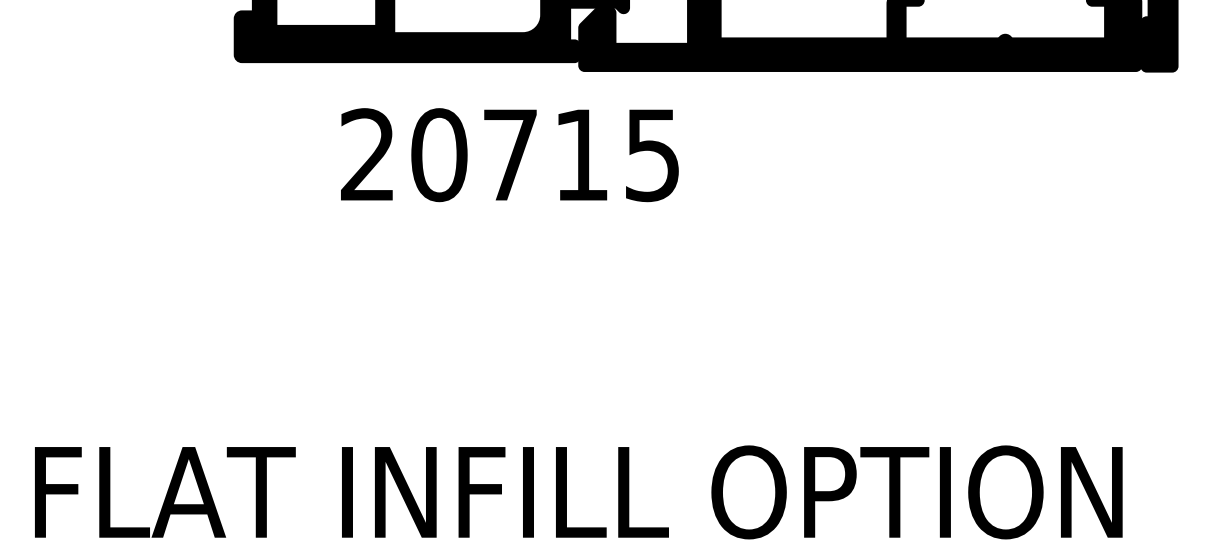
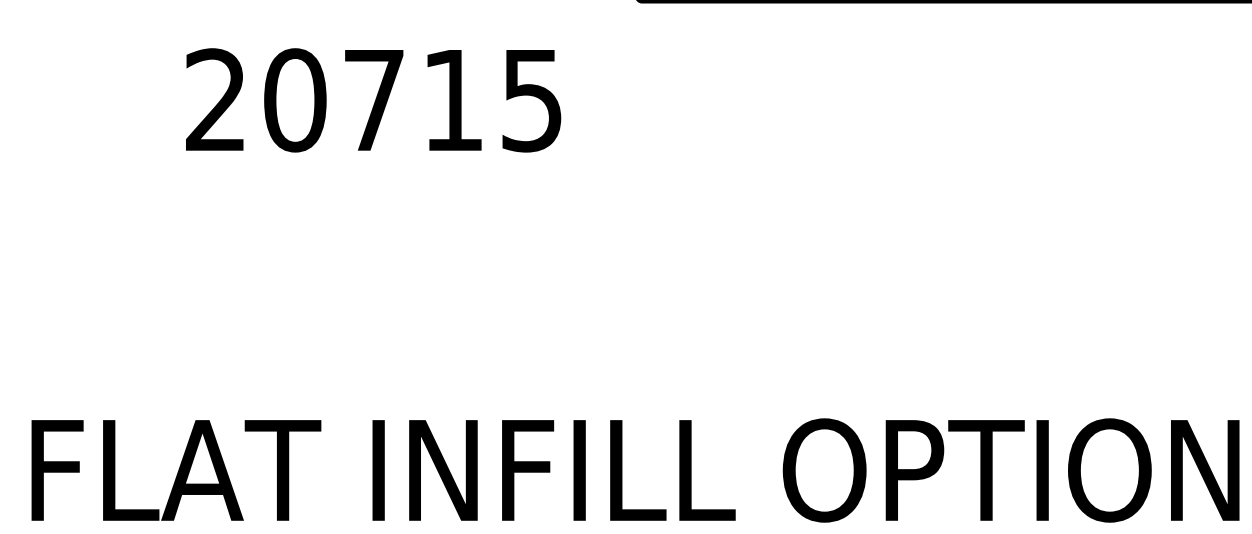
text: (509, 155) -> (373, 100), moved

